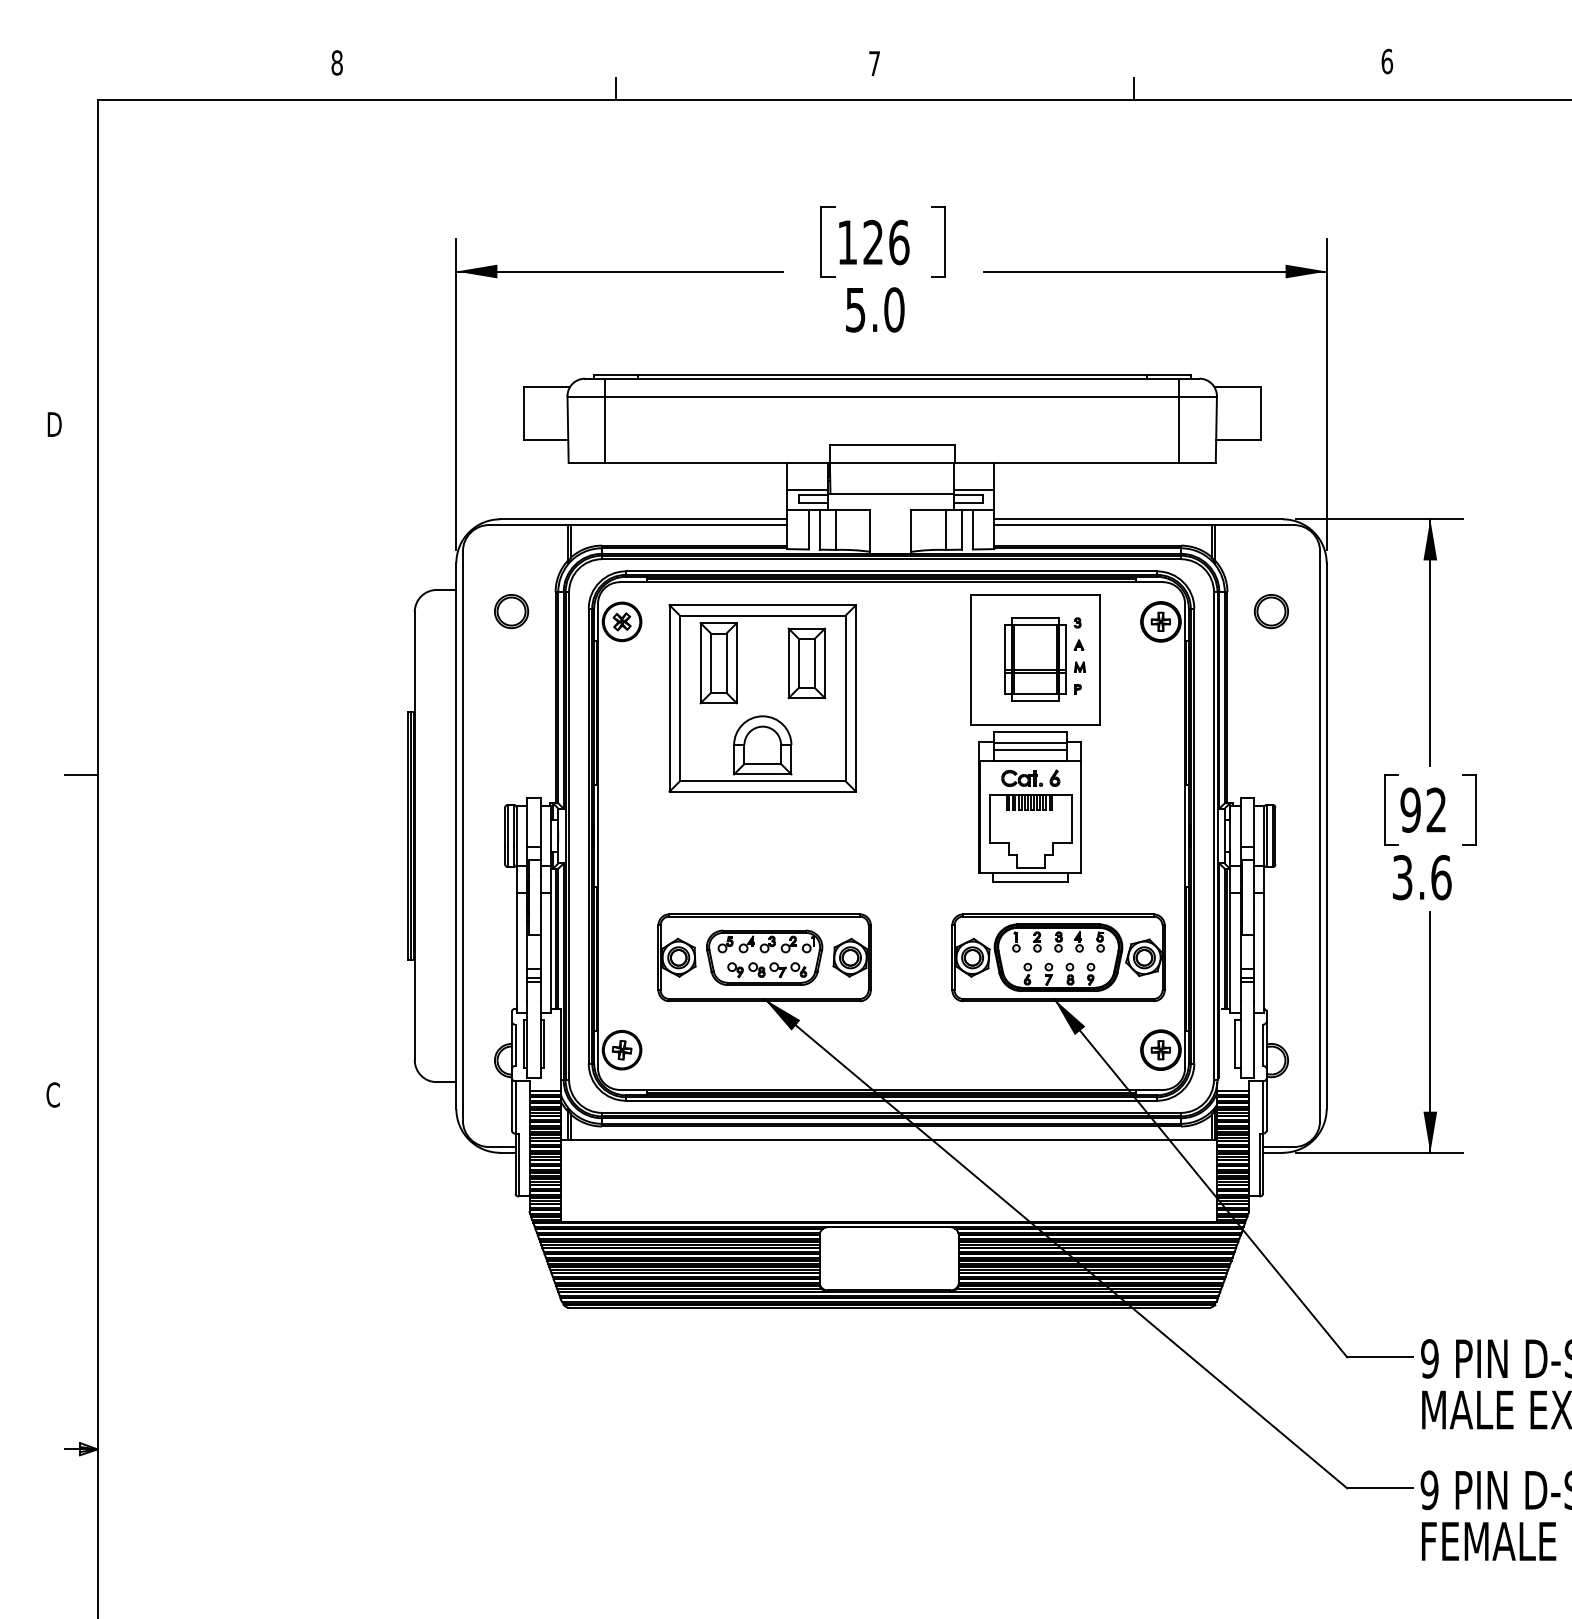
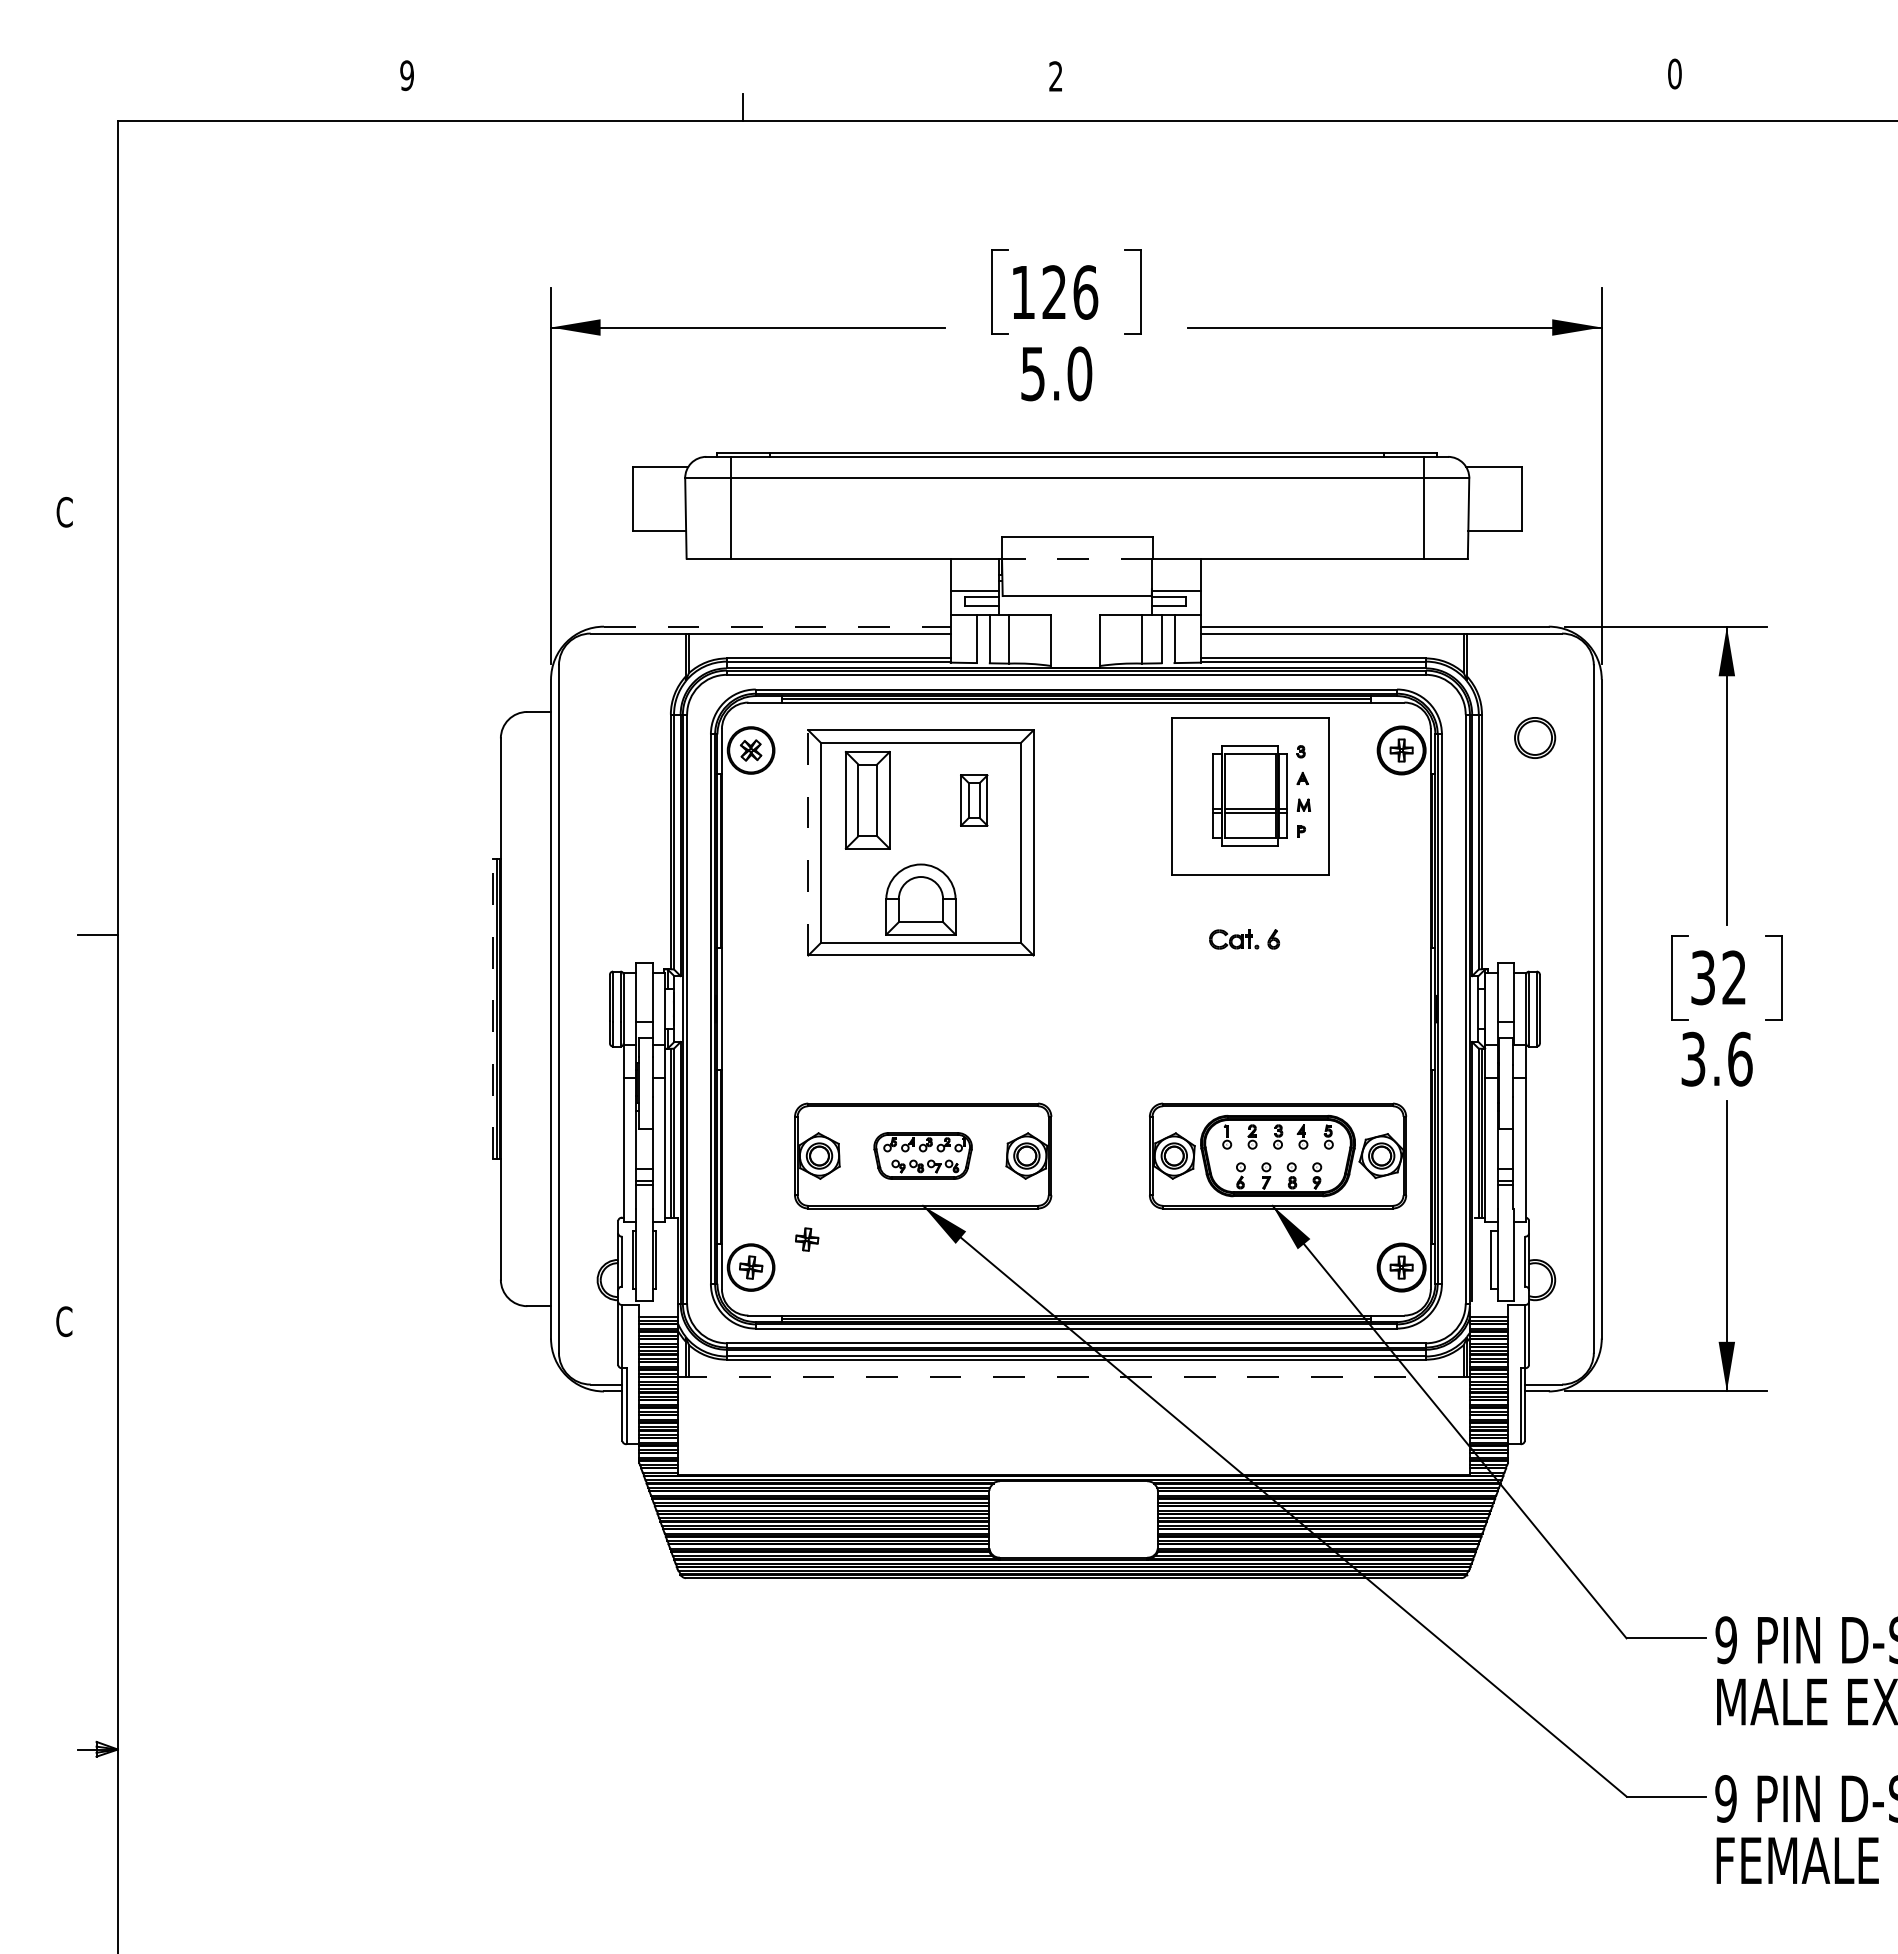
text: (1386, 61) -> (1674, 73), 6 -> 0
text: (336, 62) -> (406, 75), 8 -> 9
text: (874, 63) -> (1055, 76), 7 -> 2
line: (1134, 89) -> (1369, 107), removed
text: (54, 423) -> (65, 511), D -> C
line: (891, 462) -> (1076, 558), solid -> dashed
line: (643, 519) -> (777, 626), solid -> dashed
part: (511, 611) -> (617, 737), removed
part: (807, 663) -> (974, 800), size x0.6
line: (669, 698) -> (808, 842), solid -> dashed
part: (1029, 807) -> (1243, 974), removed
text: (1410, 809) -> (1702, 977), 92 -> 32
line: (407, 835) -> (492, 1008), solid -> dashed
part: (764, 957) -> (922, 1155), size x0.7
part: (668, 1026) -> (807, 1239), added
line: (889, 1140) -> (1073, 1376), solid -> dashed

